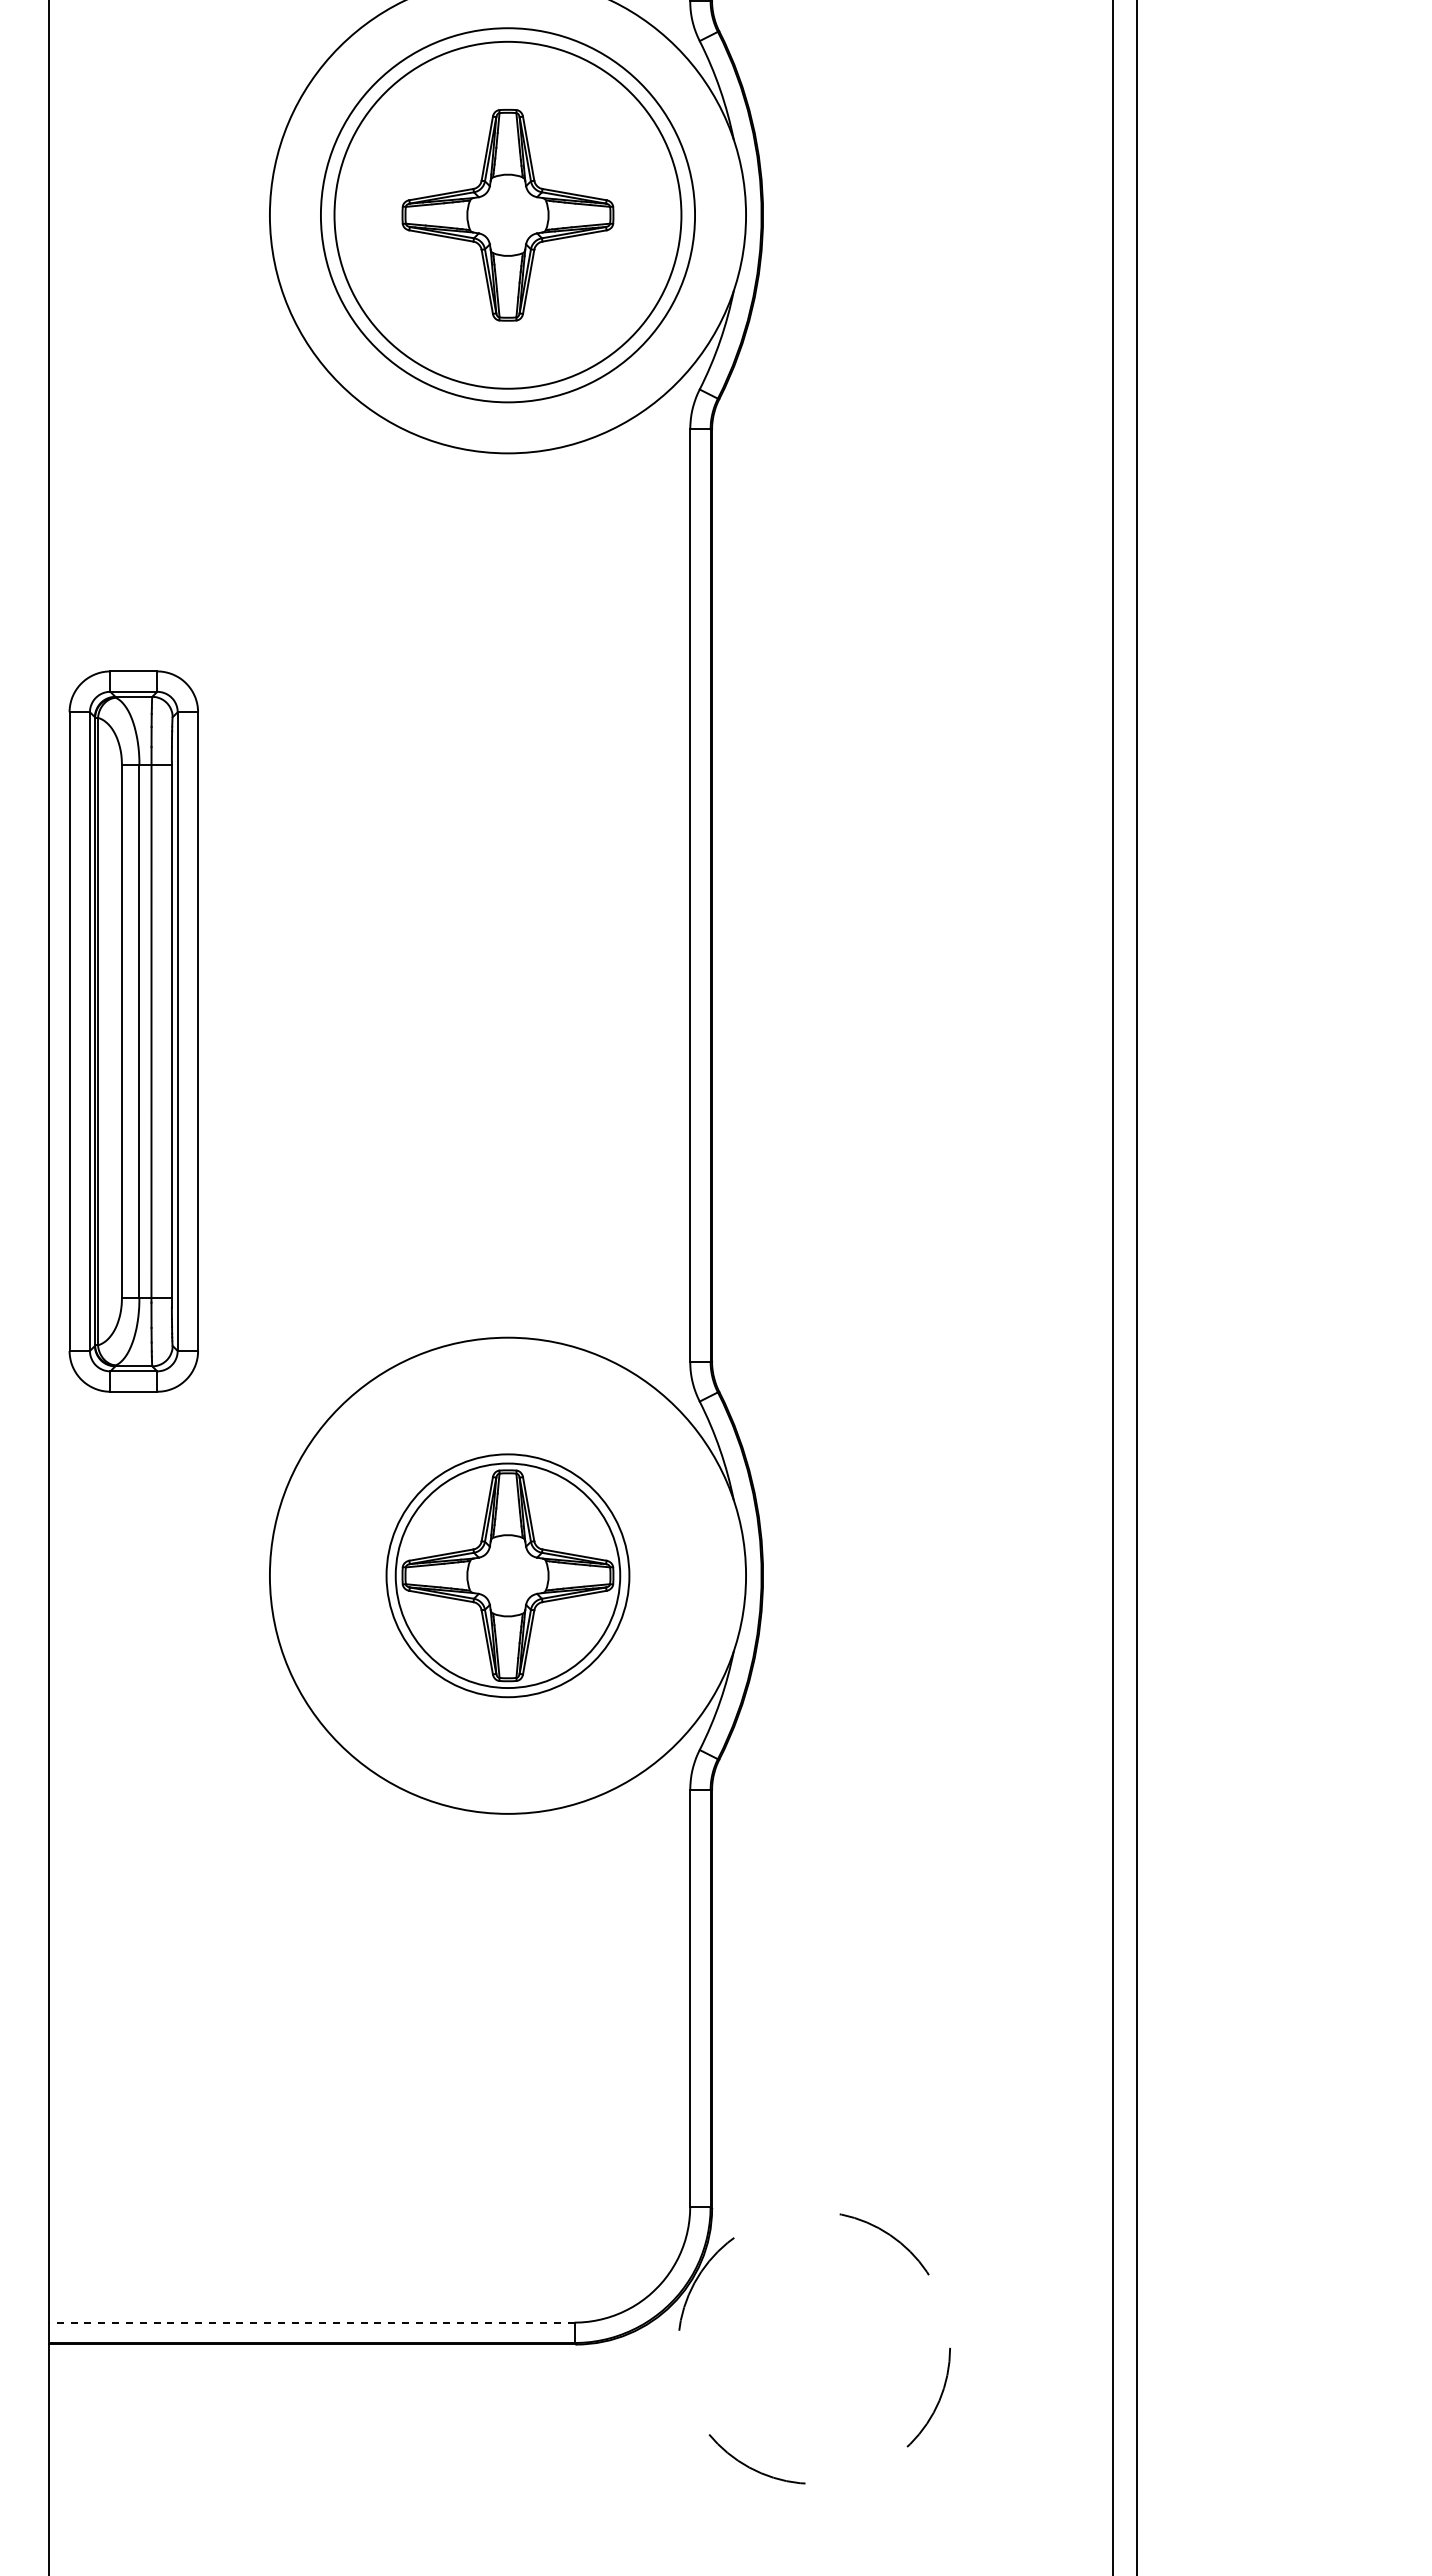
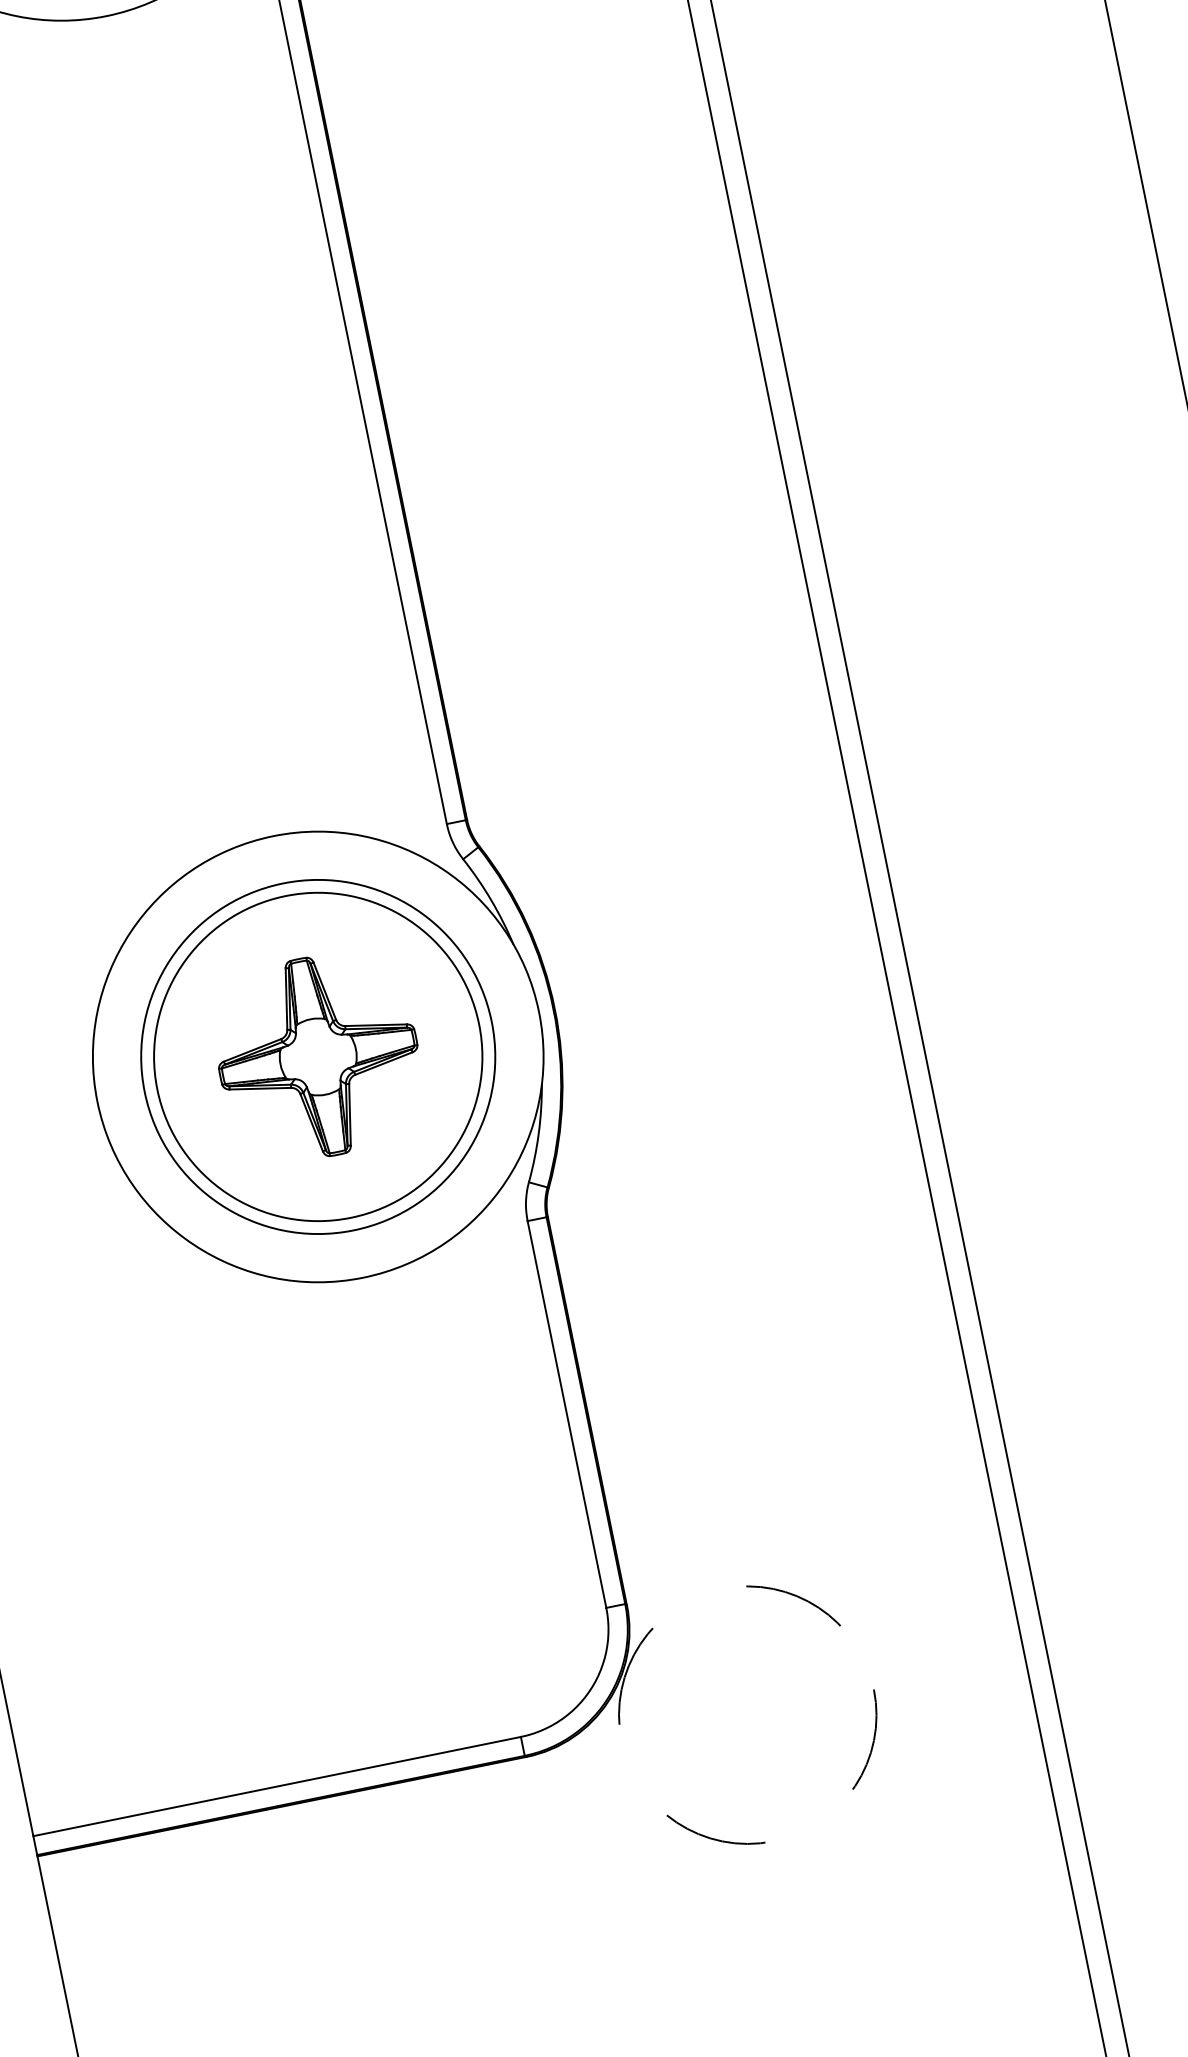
circle: (507, 1575) -> (317, 1056), size x1.43
circle: (507, 1575) -> (317, 1056), size x1.67
line: (311, 2322) -> (276, 1786), dashed -> solid

